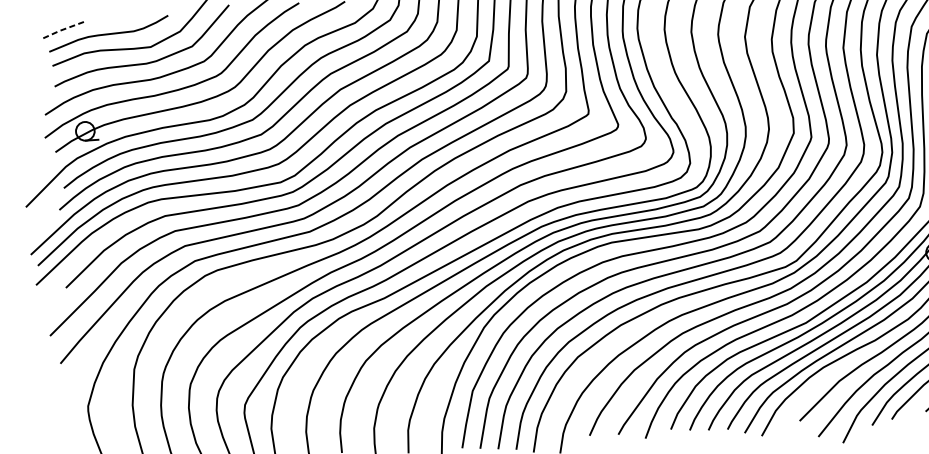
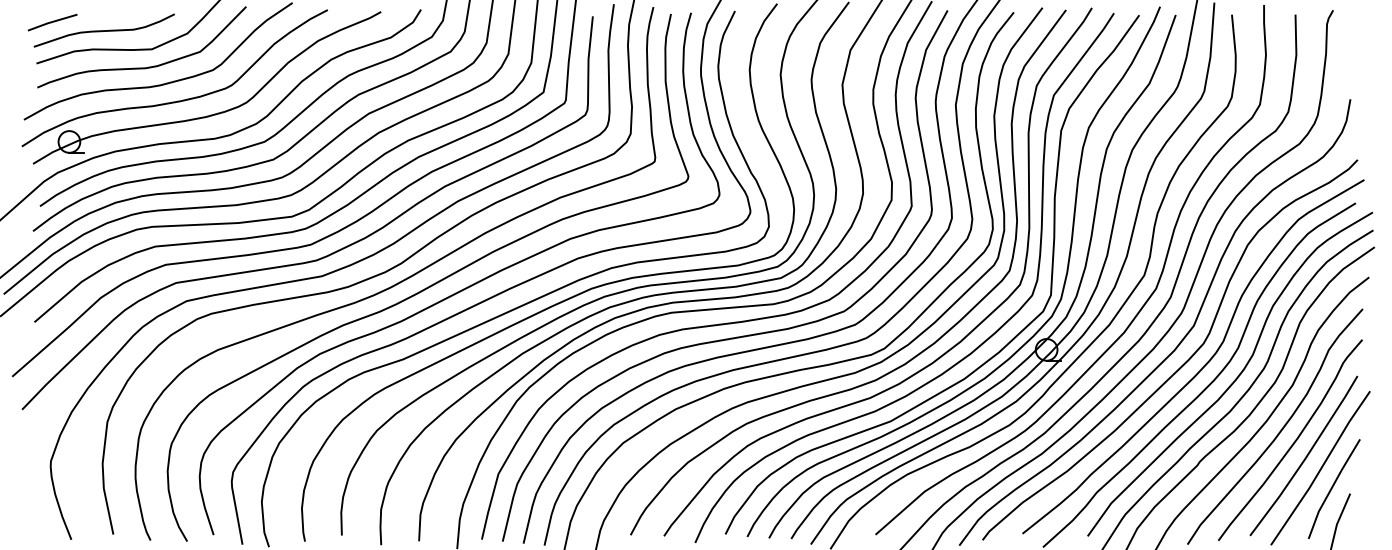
line: (63, 29) -> (52, 22), dashed -> solid

